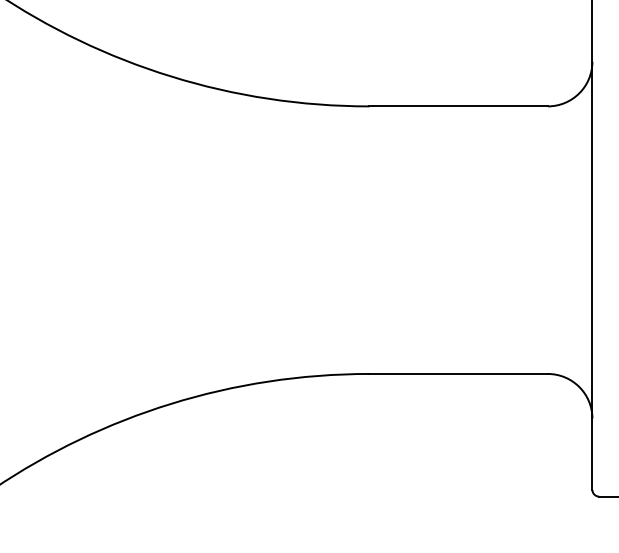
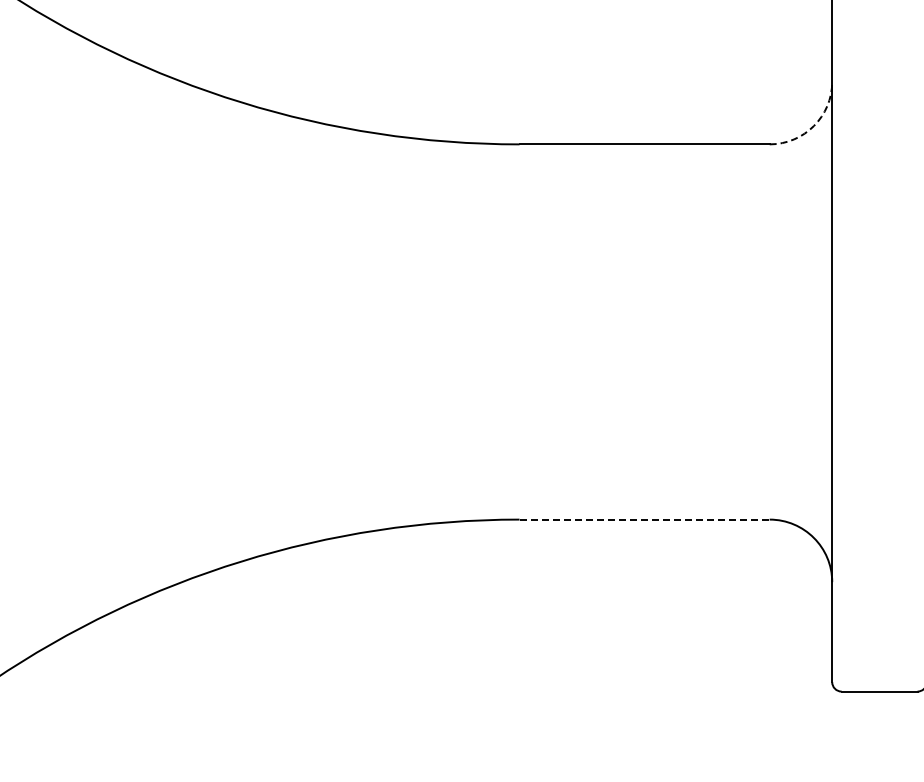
arc: (579, 93) -> (813, 126), solid -> dashed
line: (459, 373) -> (645, 519), solid -> dashed

